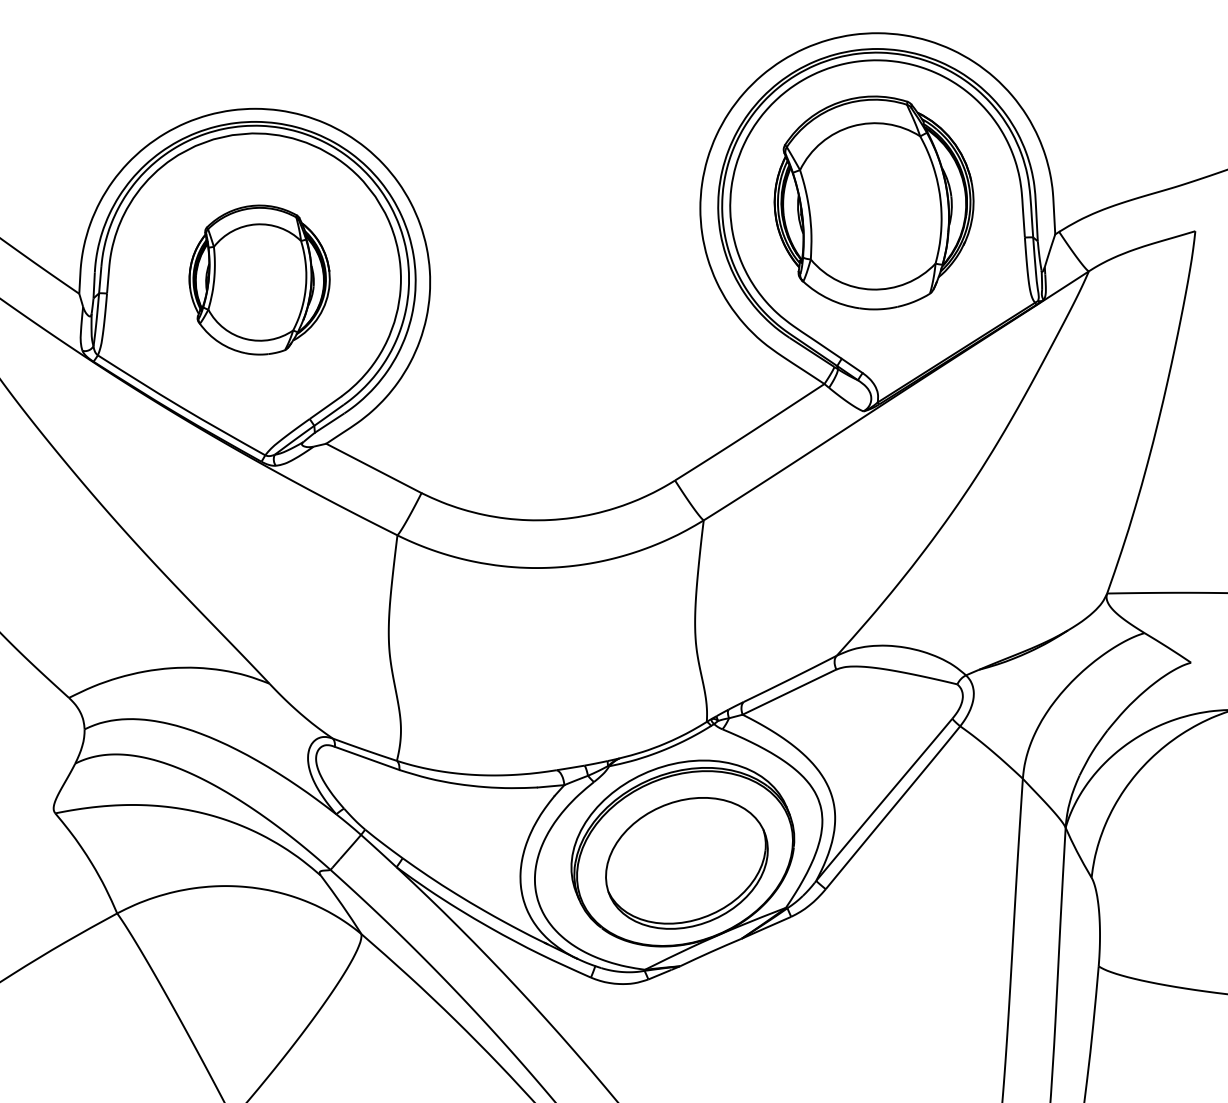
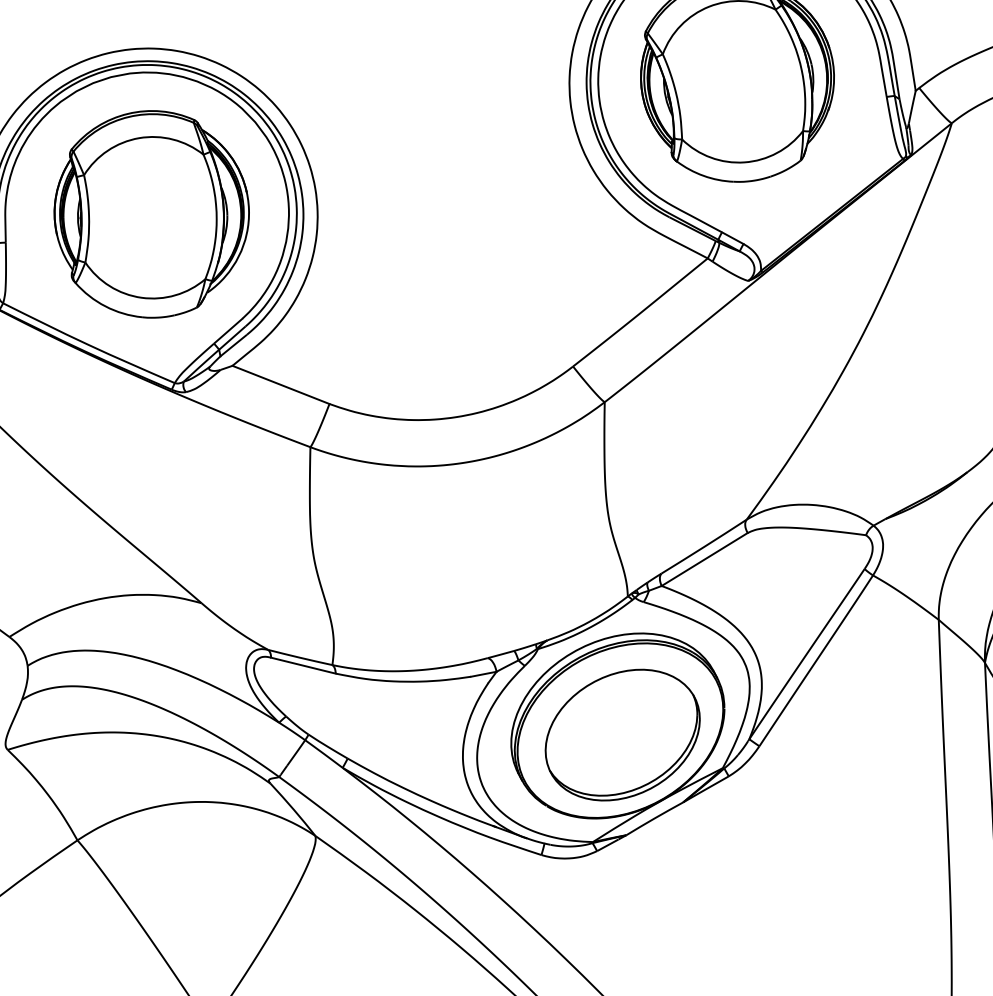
part: (259, 279) -> (151, 213), size x1.43

